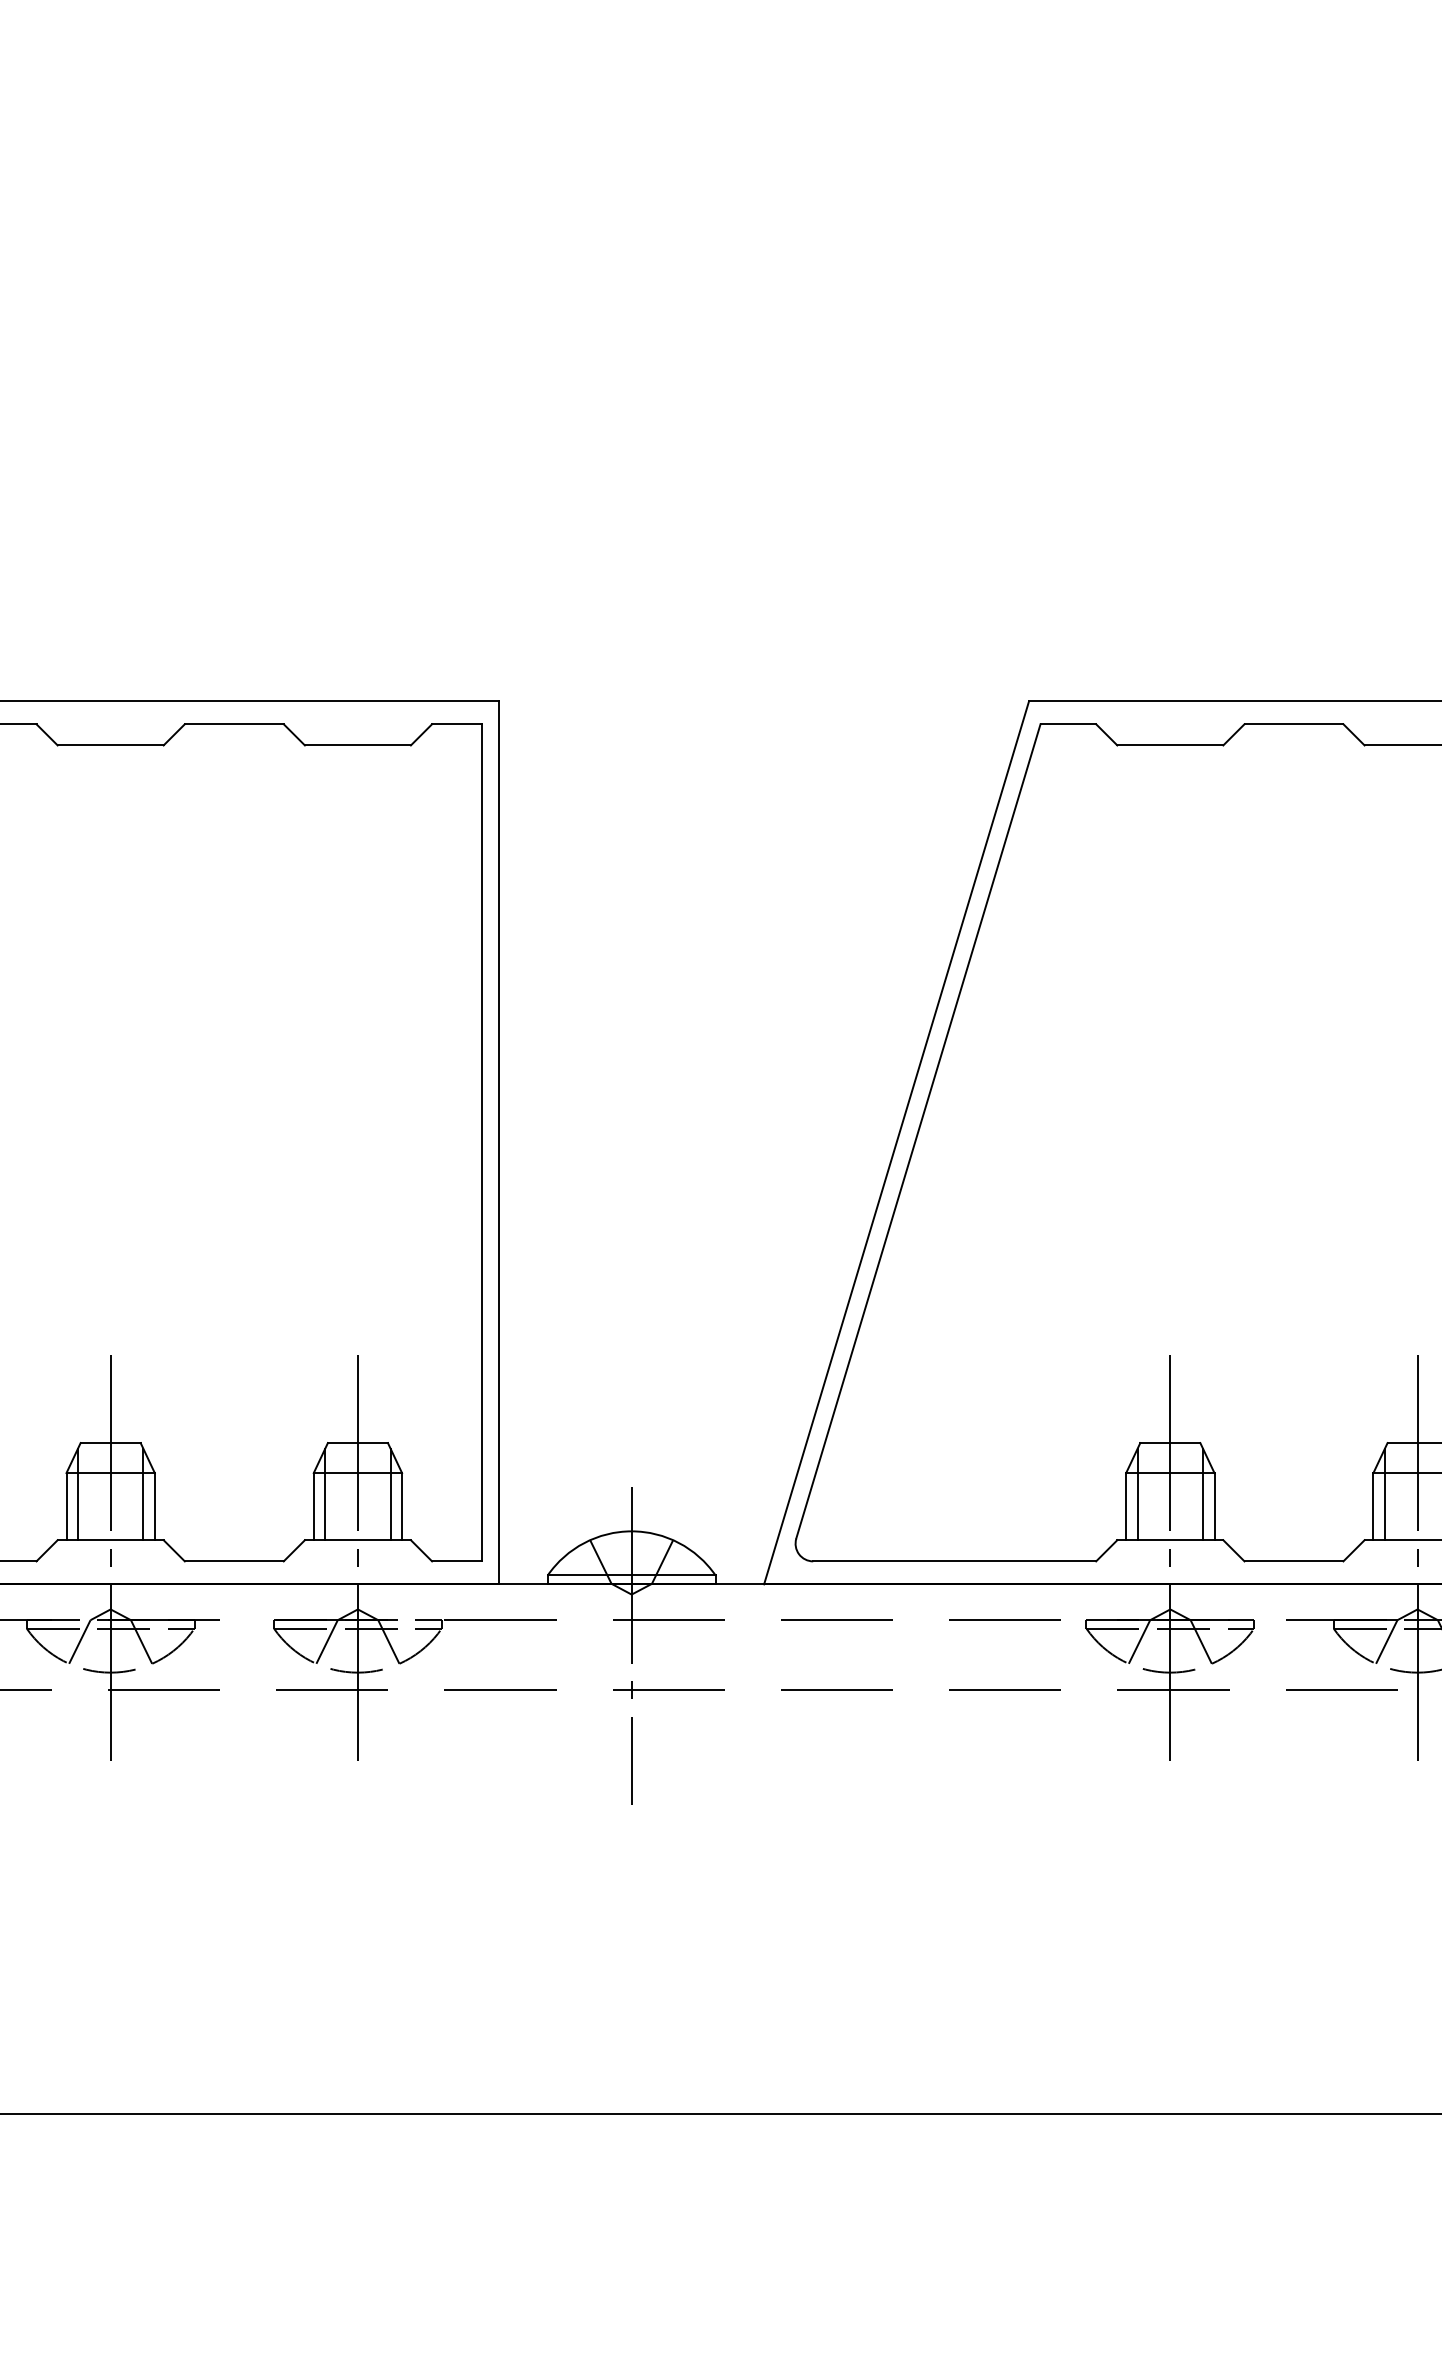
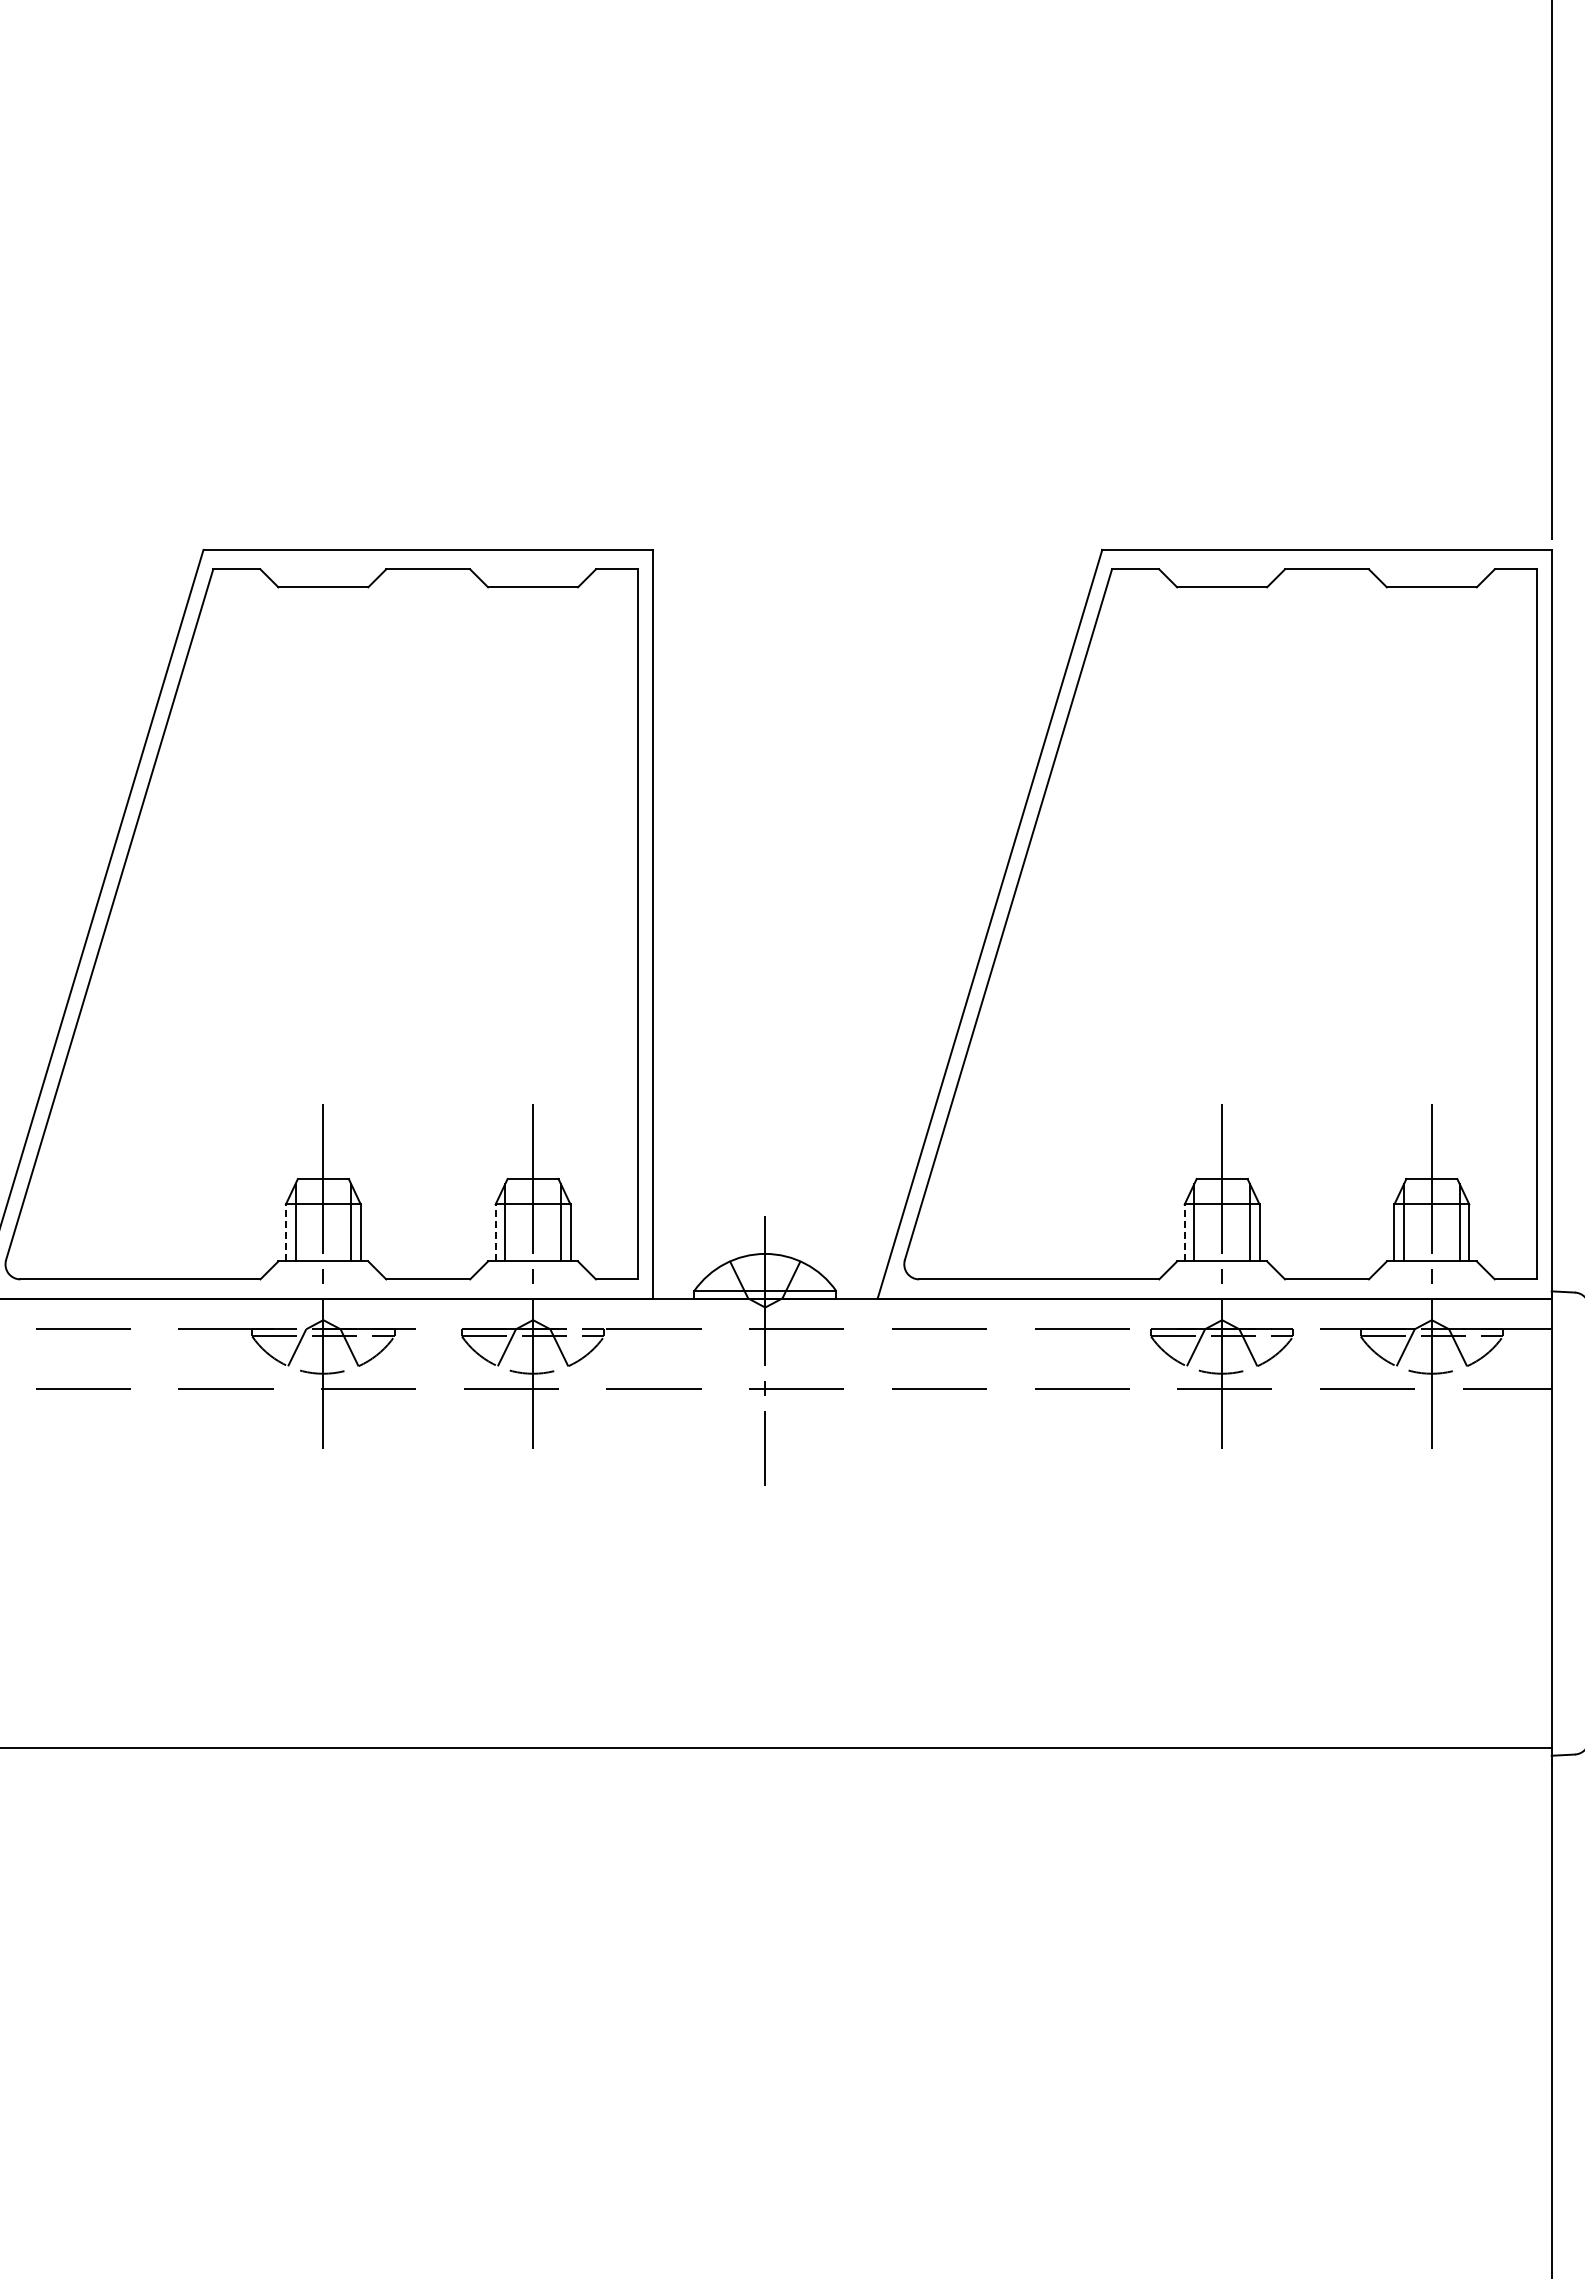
line: (66, 1506) -> (285, 1232), solid -> dashed
line: (313, 1506) -> (495, 1232), solid -> dashed
line: (1125, 1506) -> (1184, 1232), solid -> dashed

